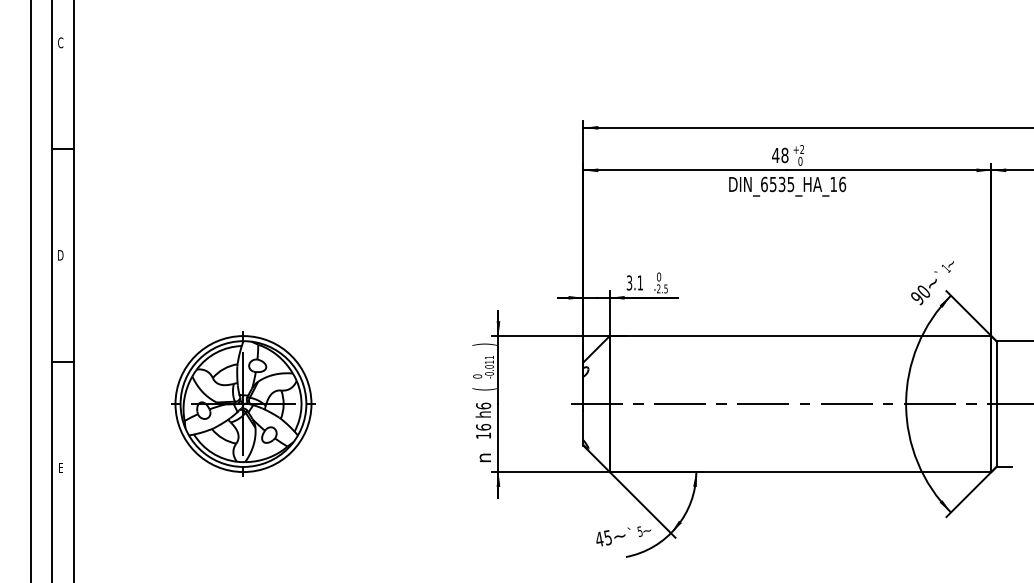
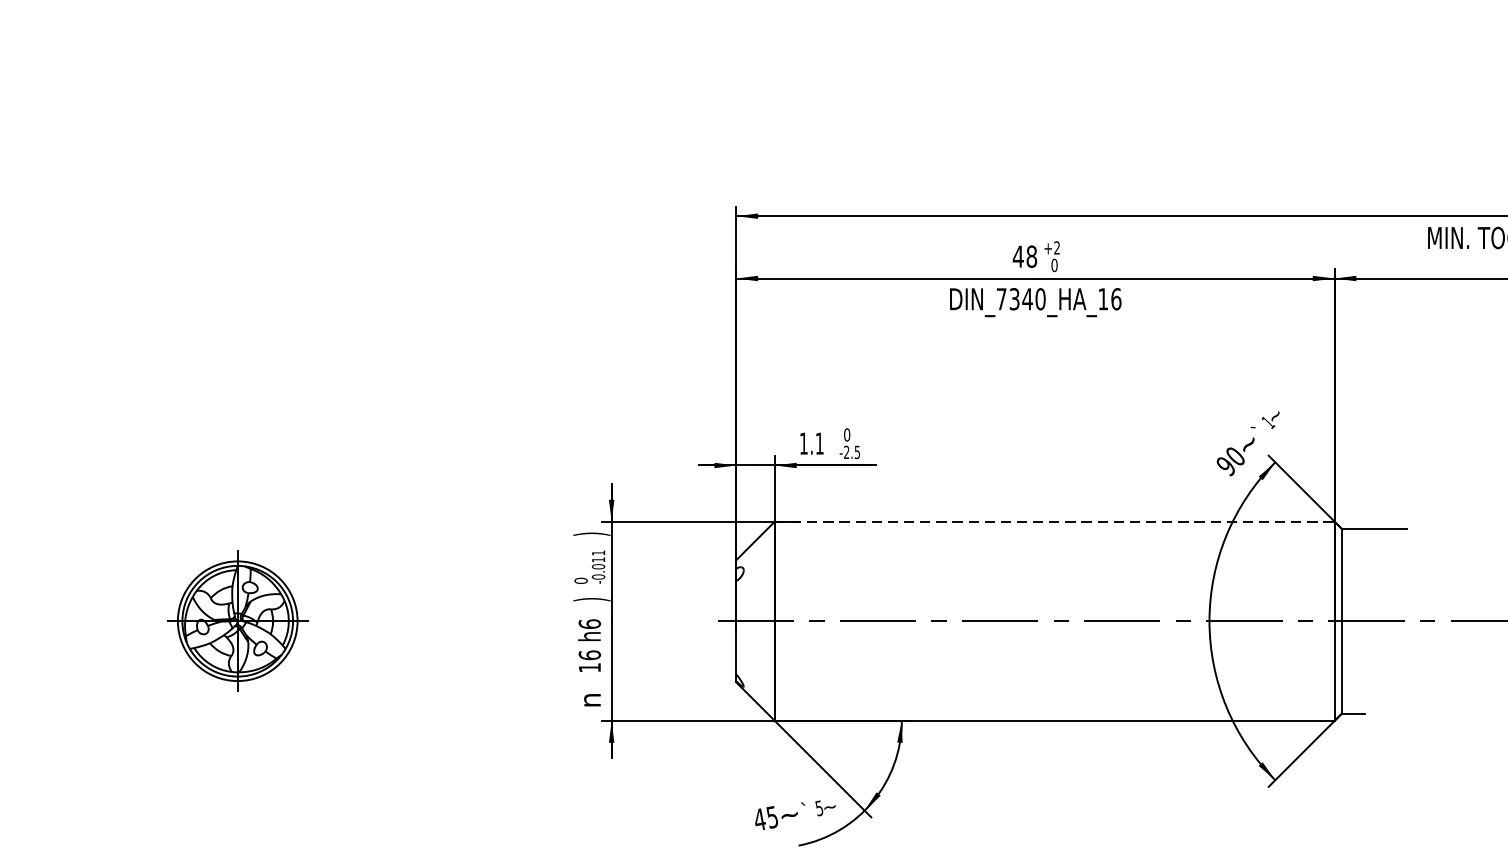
text: (777, 184) -> (1020, 299), DIN_6535_HA_16 -> DIN_7340_HA_16
text: (629, 282) -> (803, 442), 3.1 -> 1.1
line: (800, 336) -> (1054, 522), solid -> dashed
text: (484, 389) -> (591, 599), ( -> )
part: (243, 403) -> (237, 620), size x0.6

